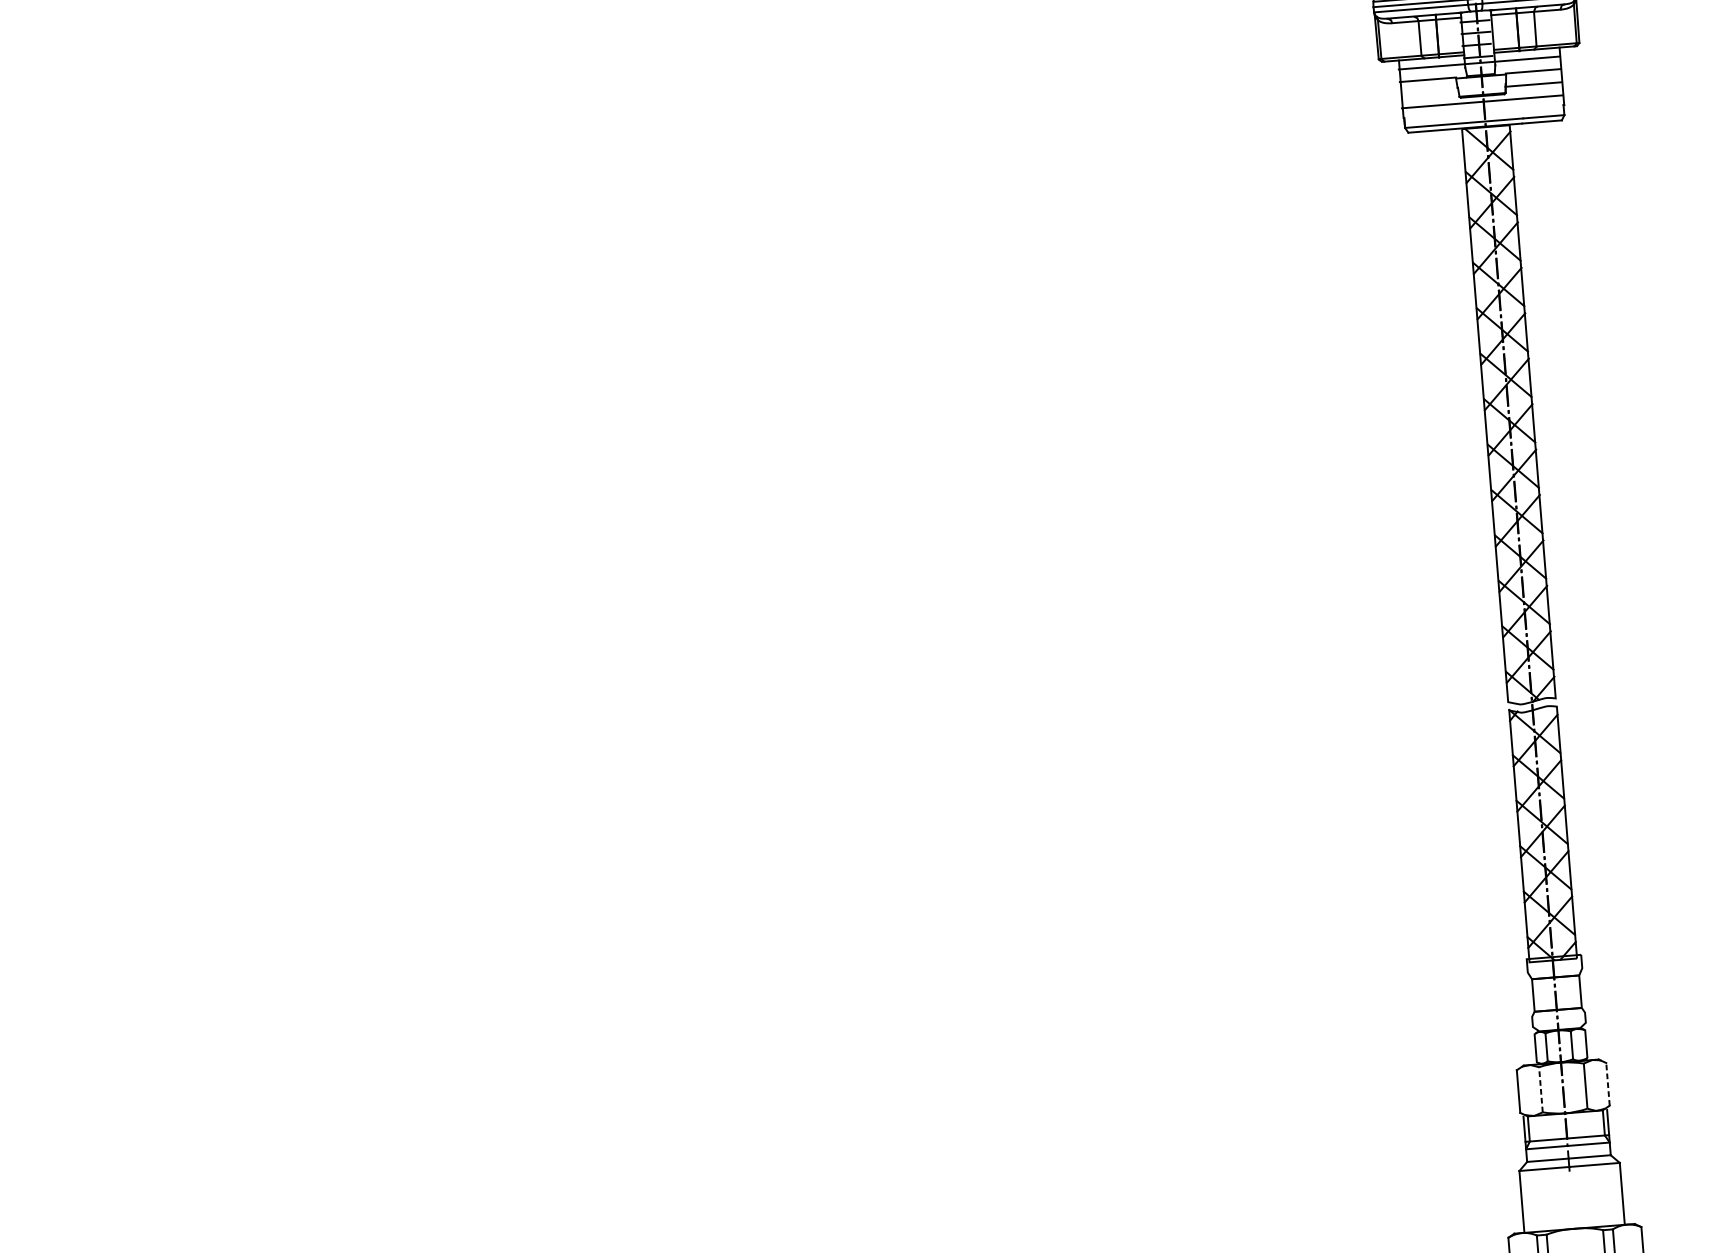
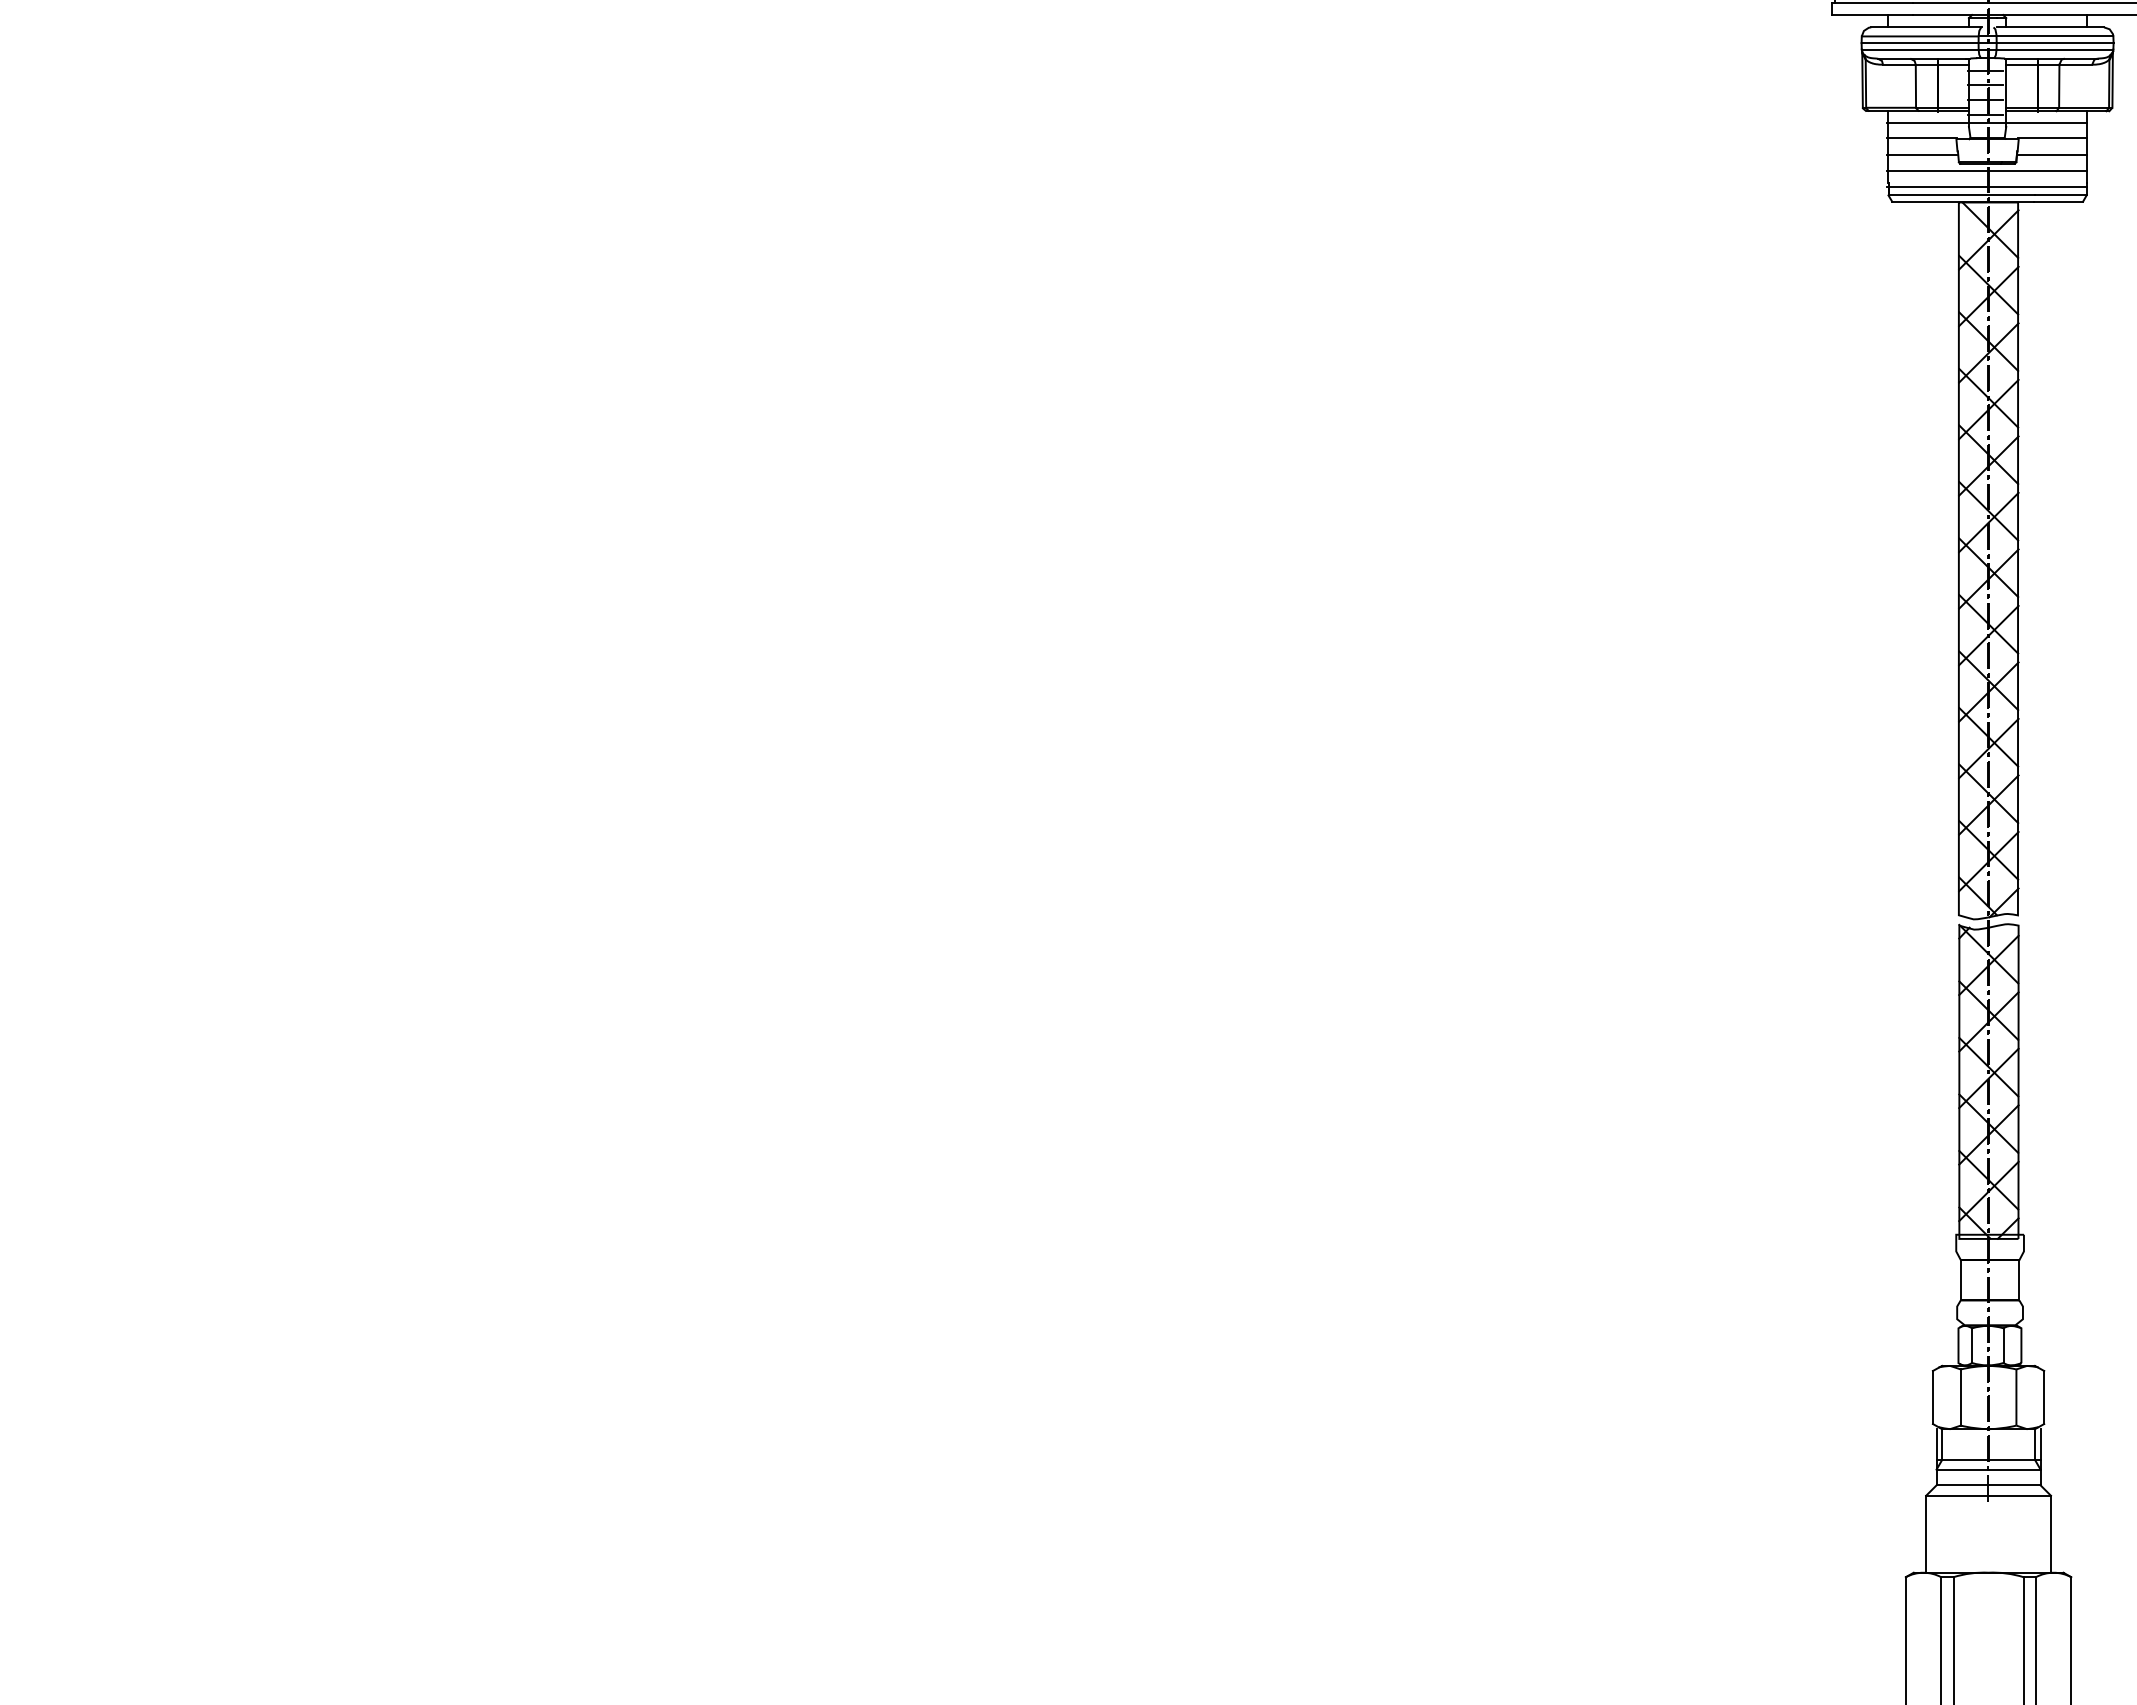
line: (1428, 92) -> (1921, 154), added
line: (1483, 114) -> (1986, 186), added
line: (1608, 1084) -> (2044, 1397), dashed -> solid
line: (1540, 1089) -> (1960, 1397), dashed -> solid

